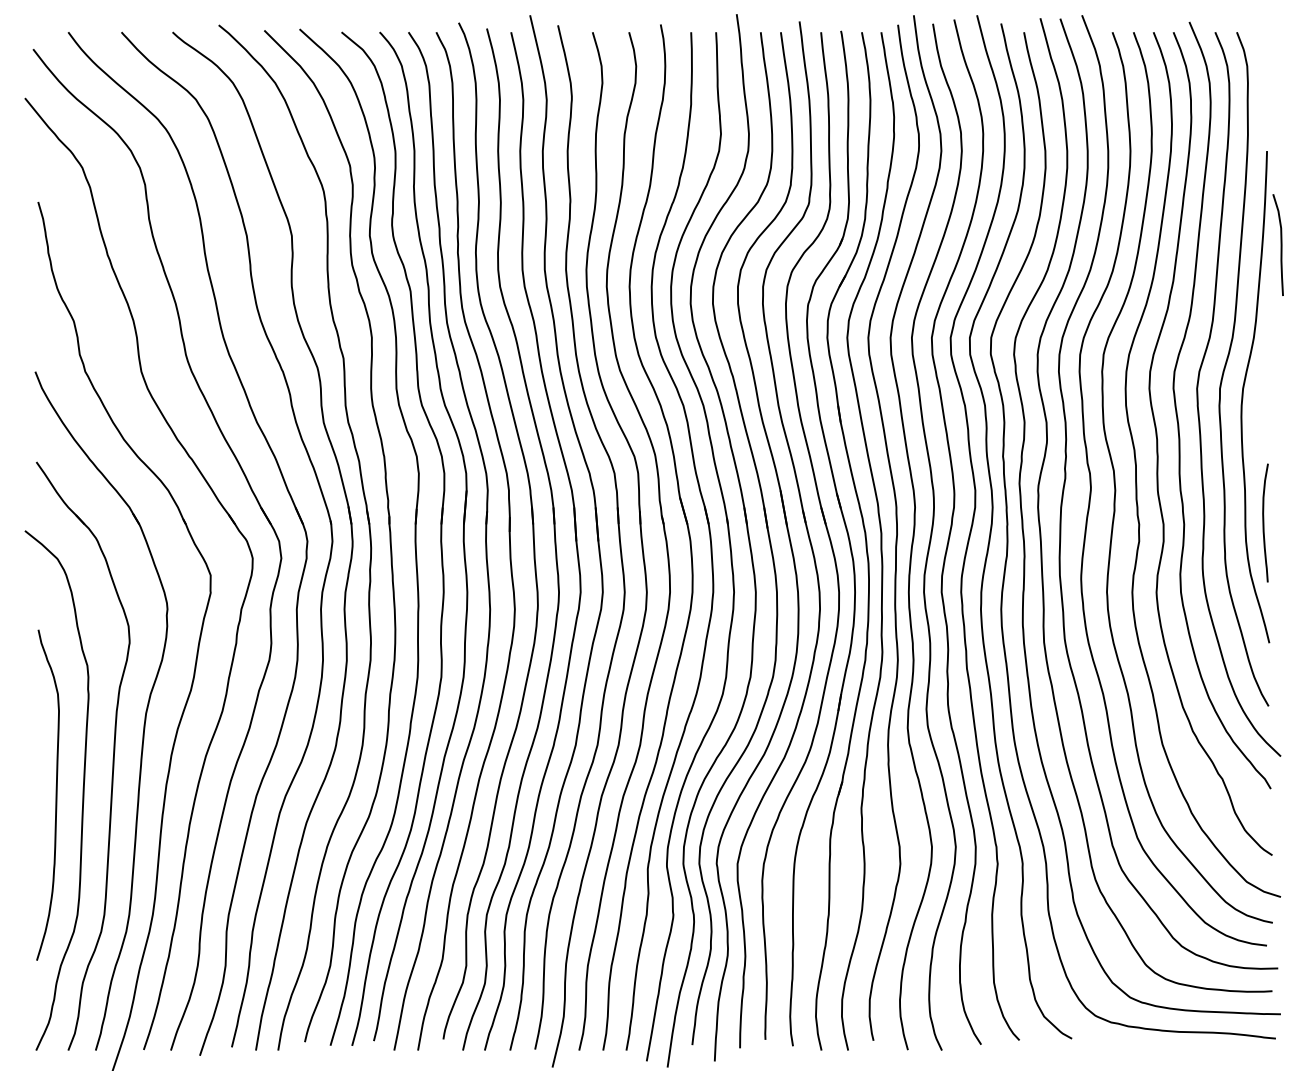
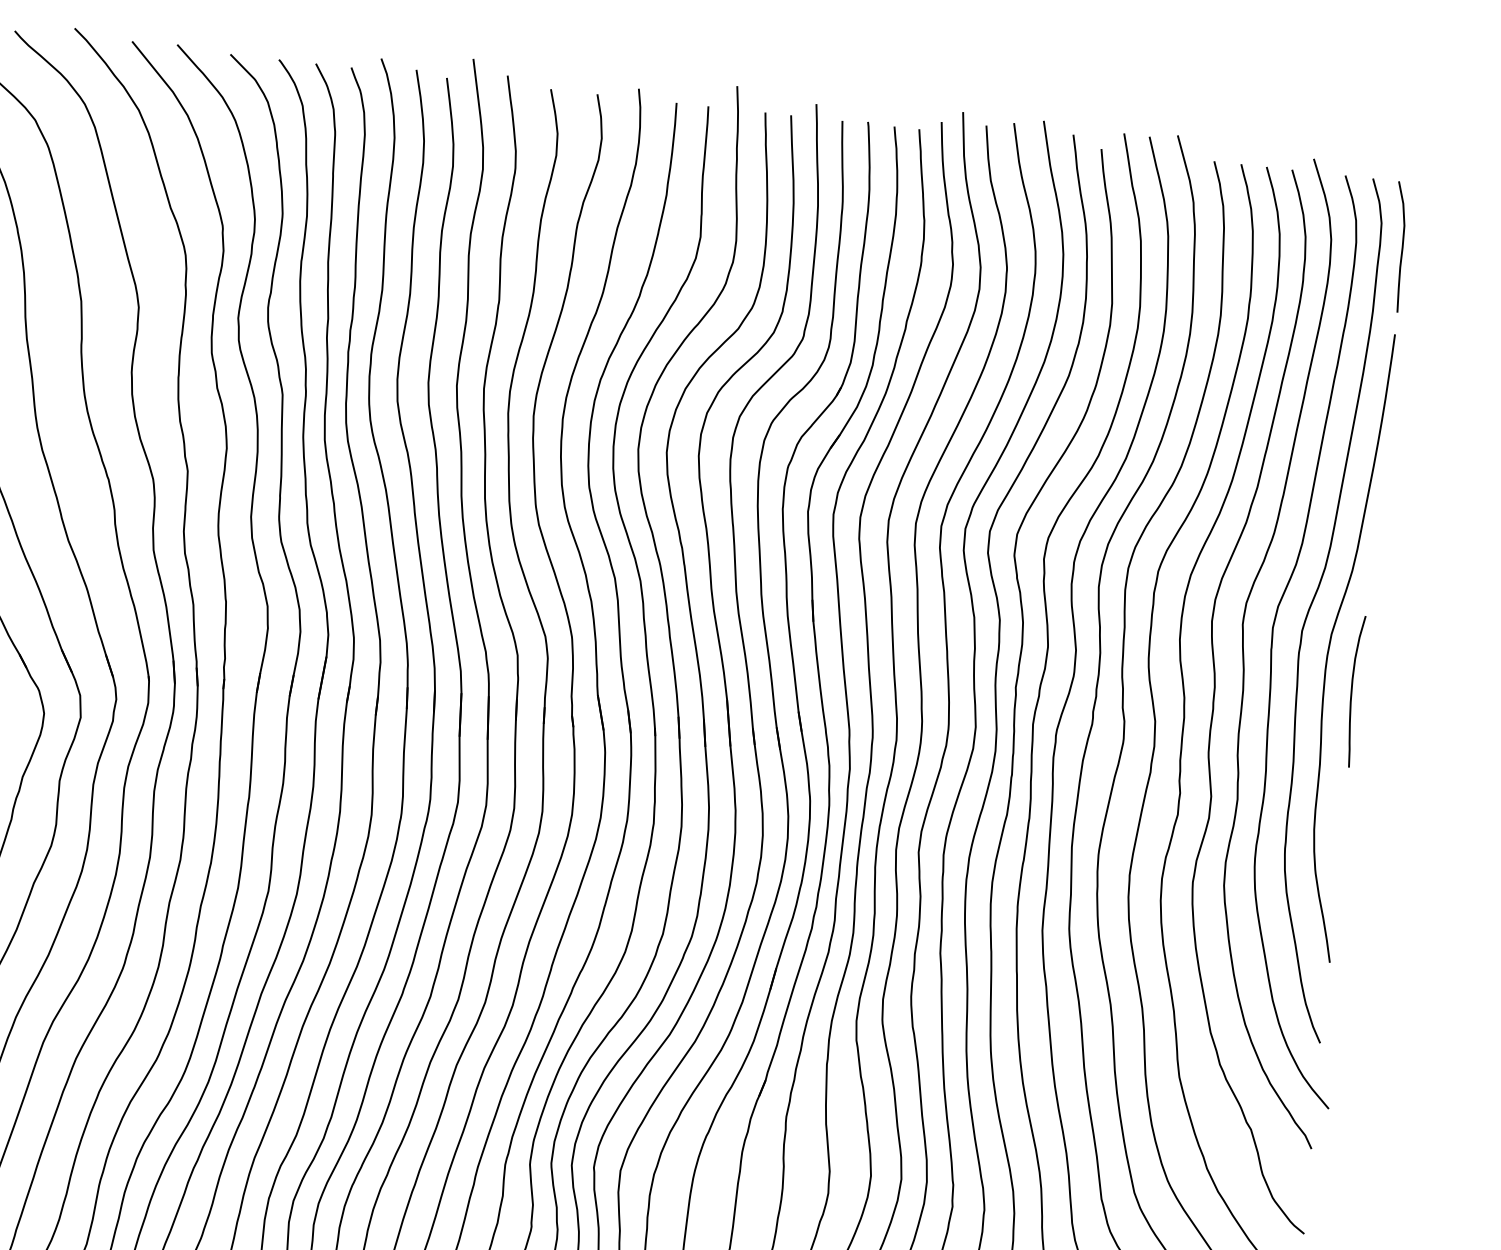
curve: (1280, 244) -> (1401, 246), moved
curve: (1264, 522) -> (1353, 690), moved

